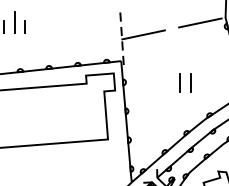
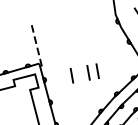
line: (200, 22) -> (96, 22), removed
line: (143, 34) -> (53, 39), removed
line: (158, 82) -> (71, 75), added

